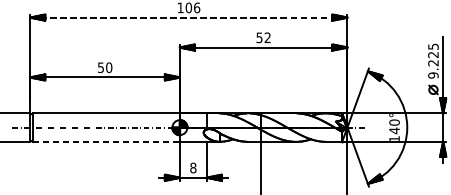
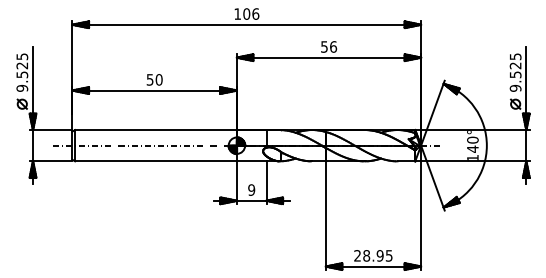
line: (189, 17) -> (247, 24), dashed -> solid
text: (267, 37) -> (333, 46), 52 -> 56
text: (433, 62) -> (515, 74), 9.225 -> 9.525
line: (106, 142) -> (156, 161), dashed -> solid
text: (193, 167) -> (251, 189), 8 -> 9

